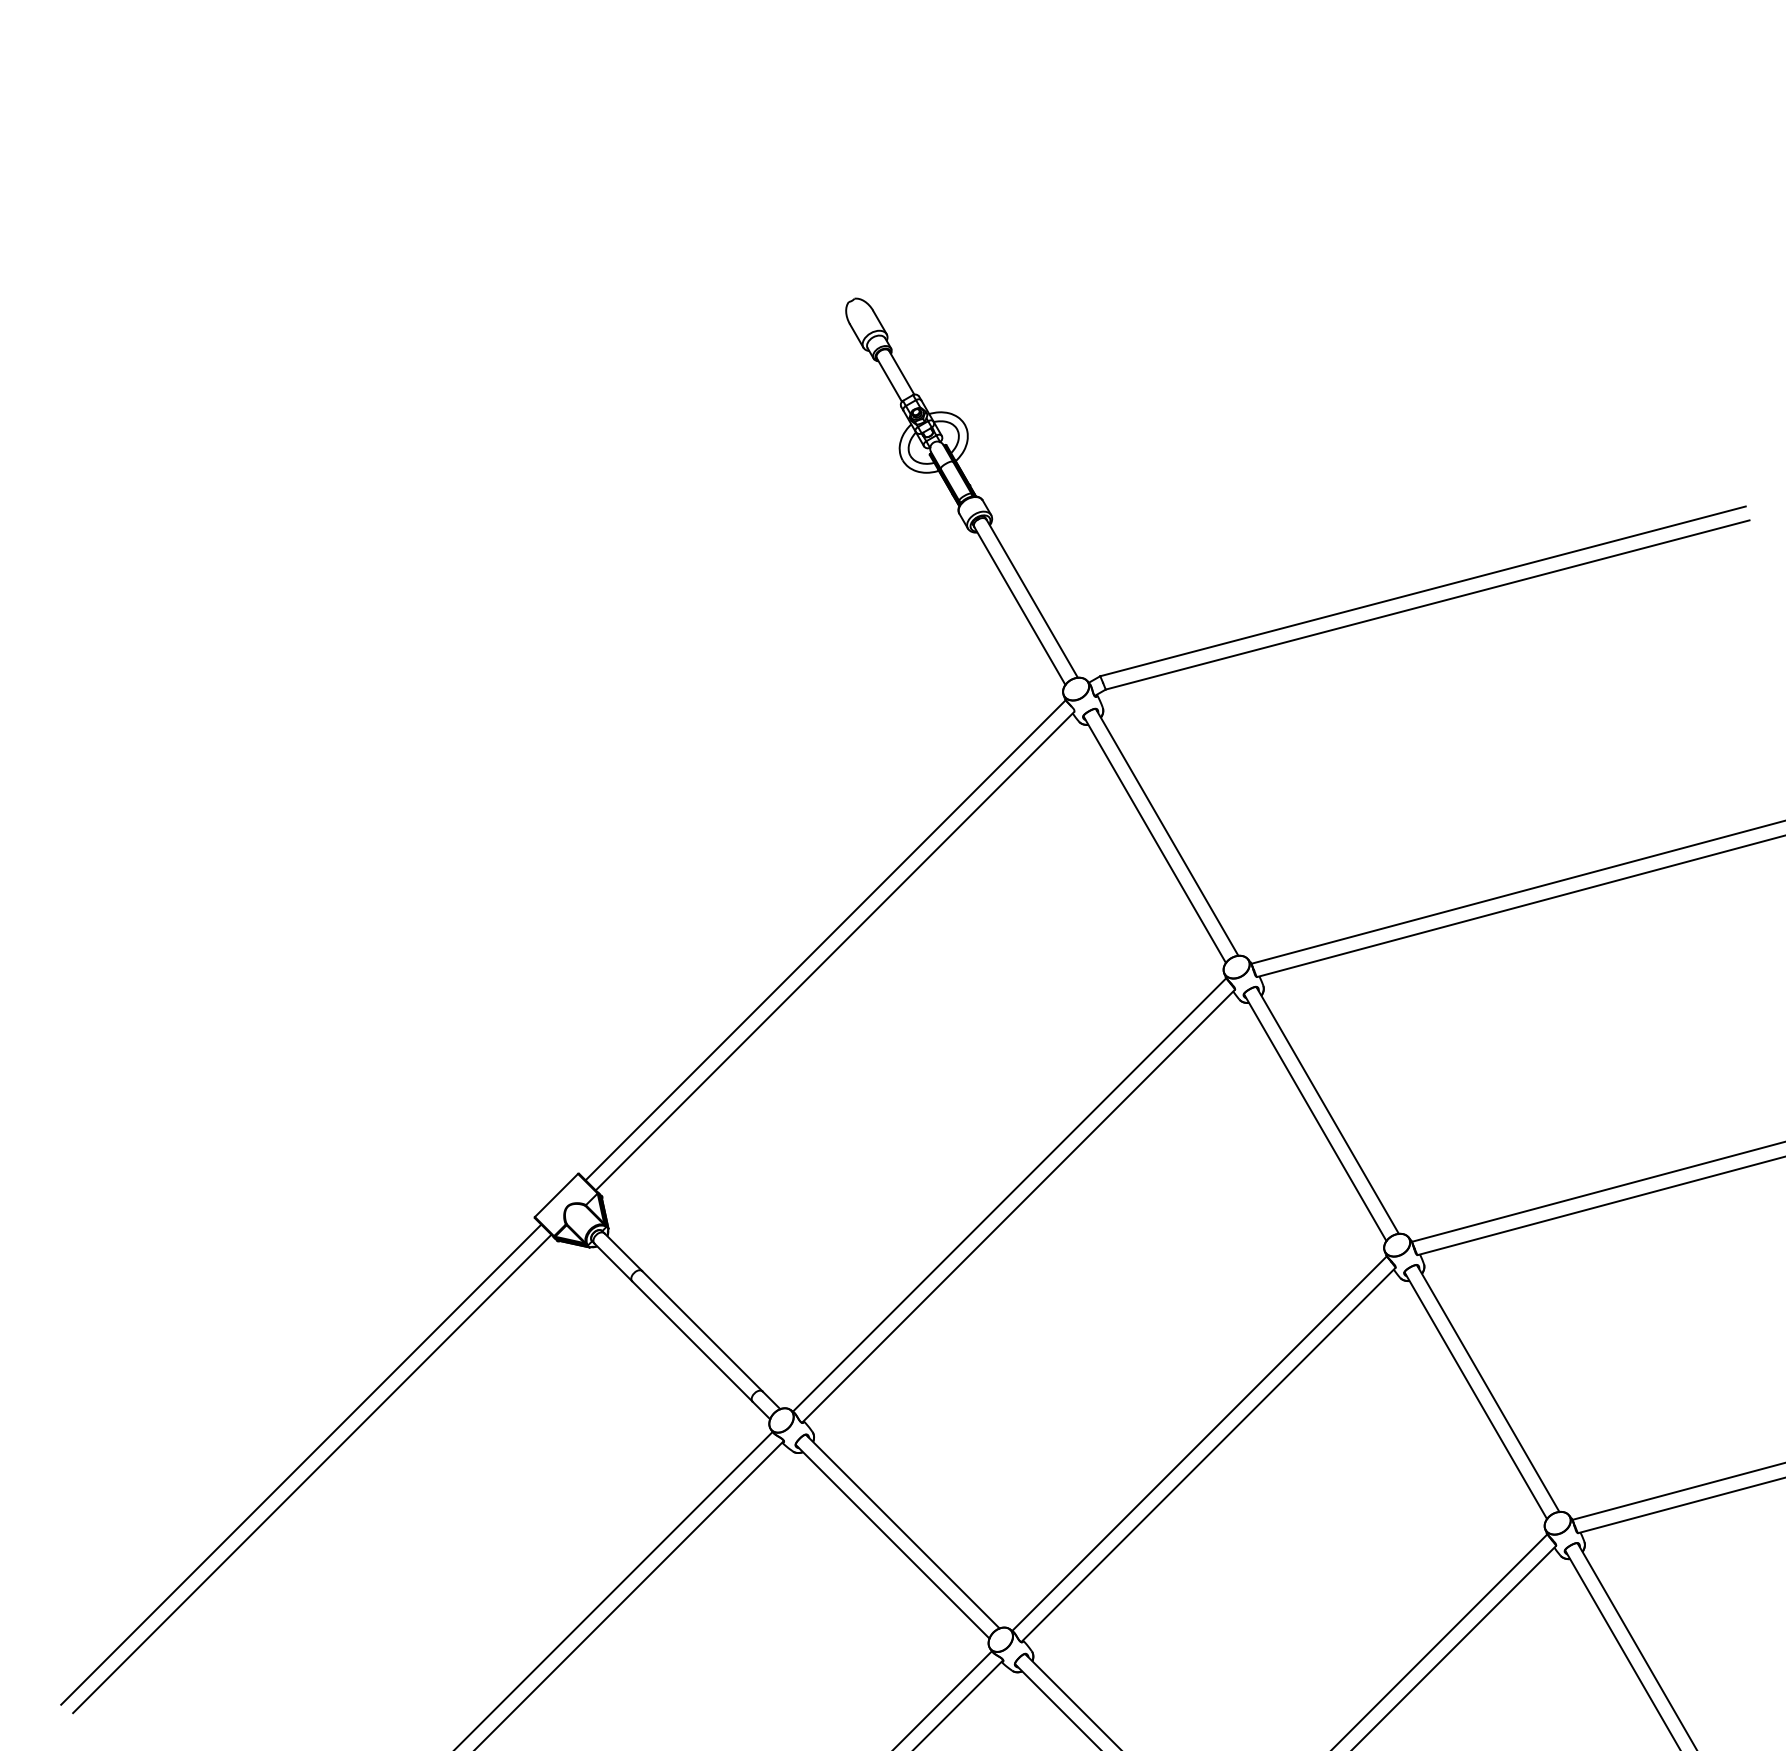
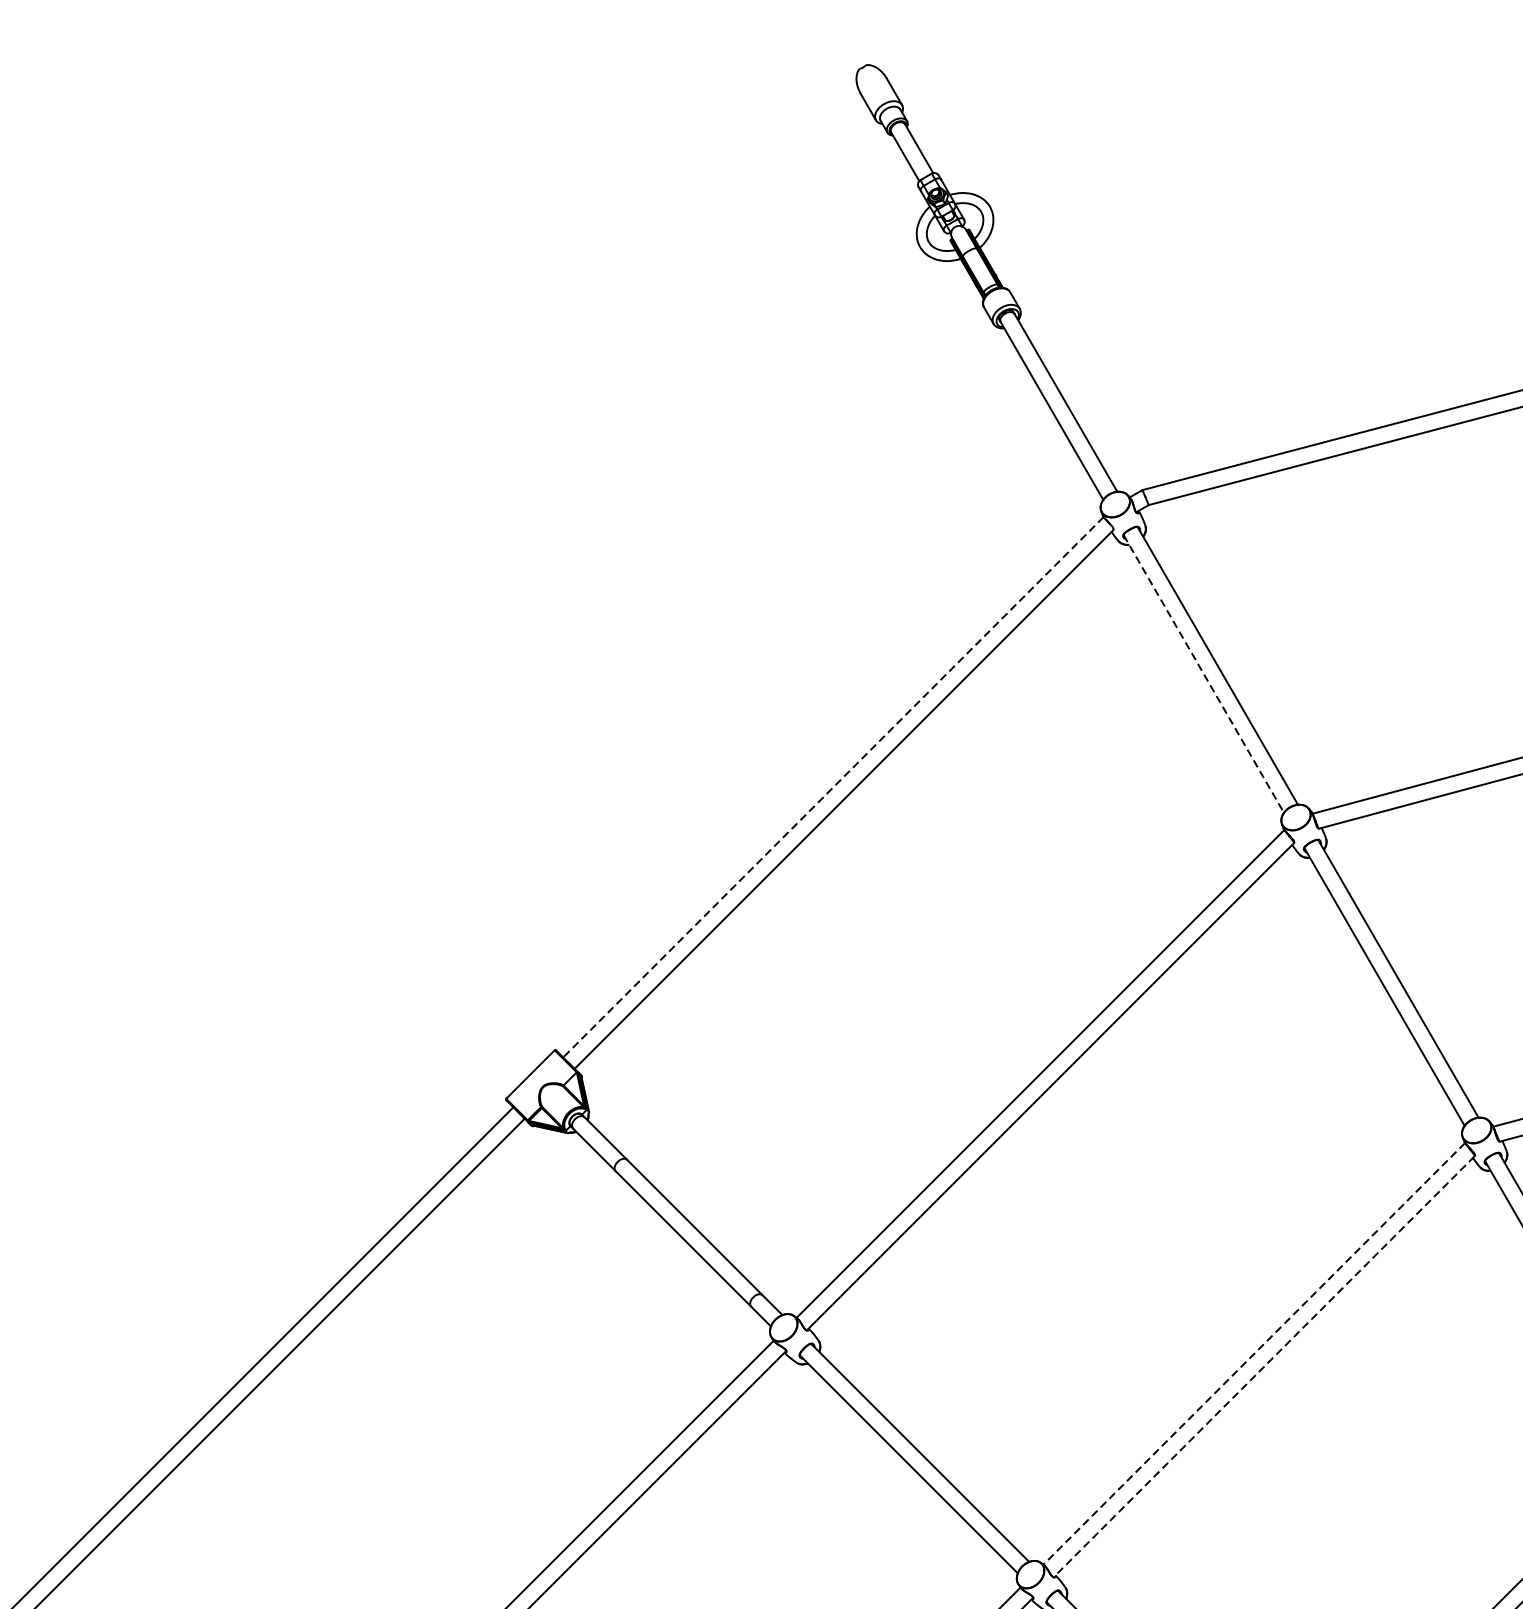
line: (1155, 840) -> (1204, 674), solid -> dashed
line: (825, 940) -> (833, 787), solid -> dashed
line: (1199, 1443) -> (1254, 1353), solid -> dashed
line: (1207, 1455) -> (1263, 1367), solid -> dashed

